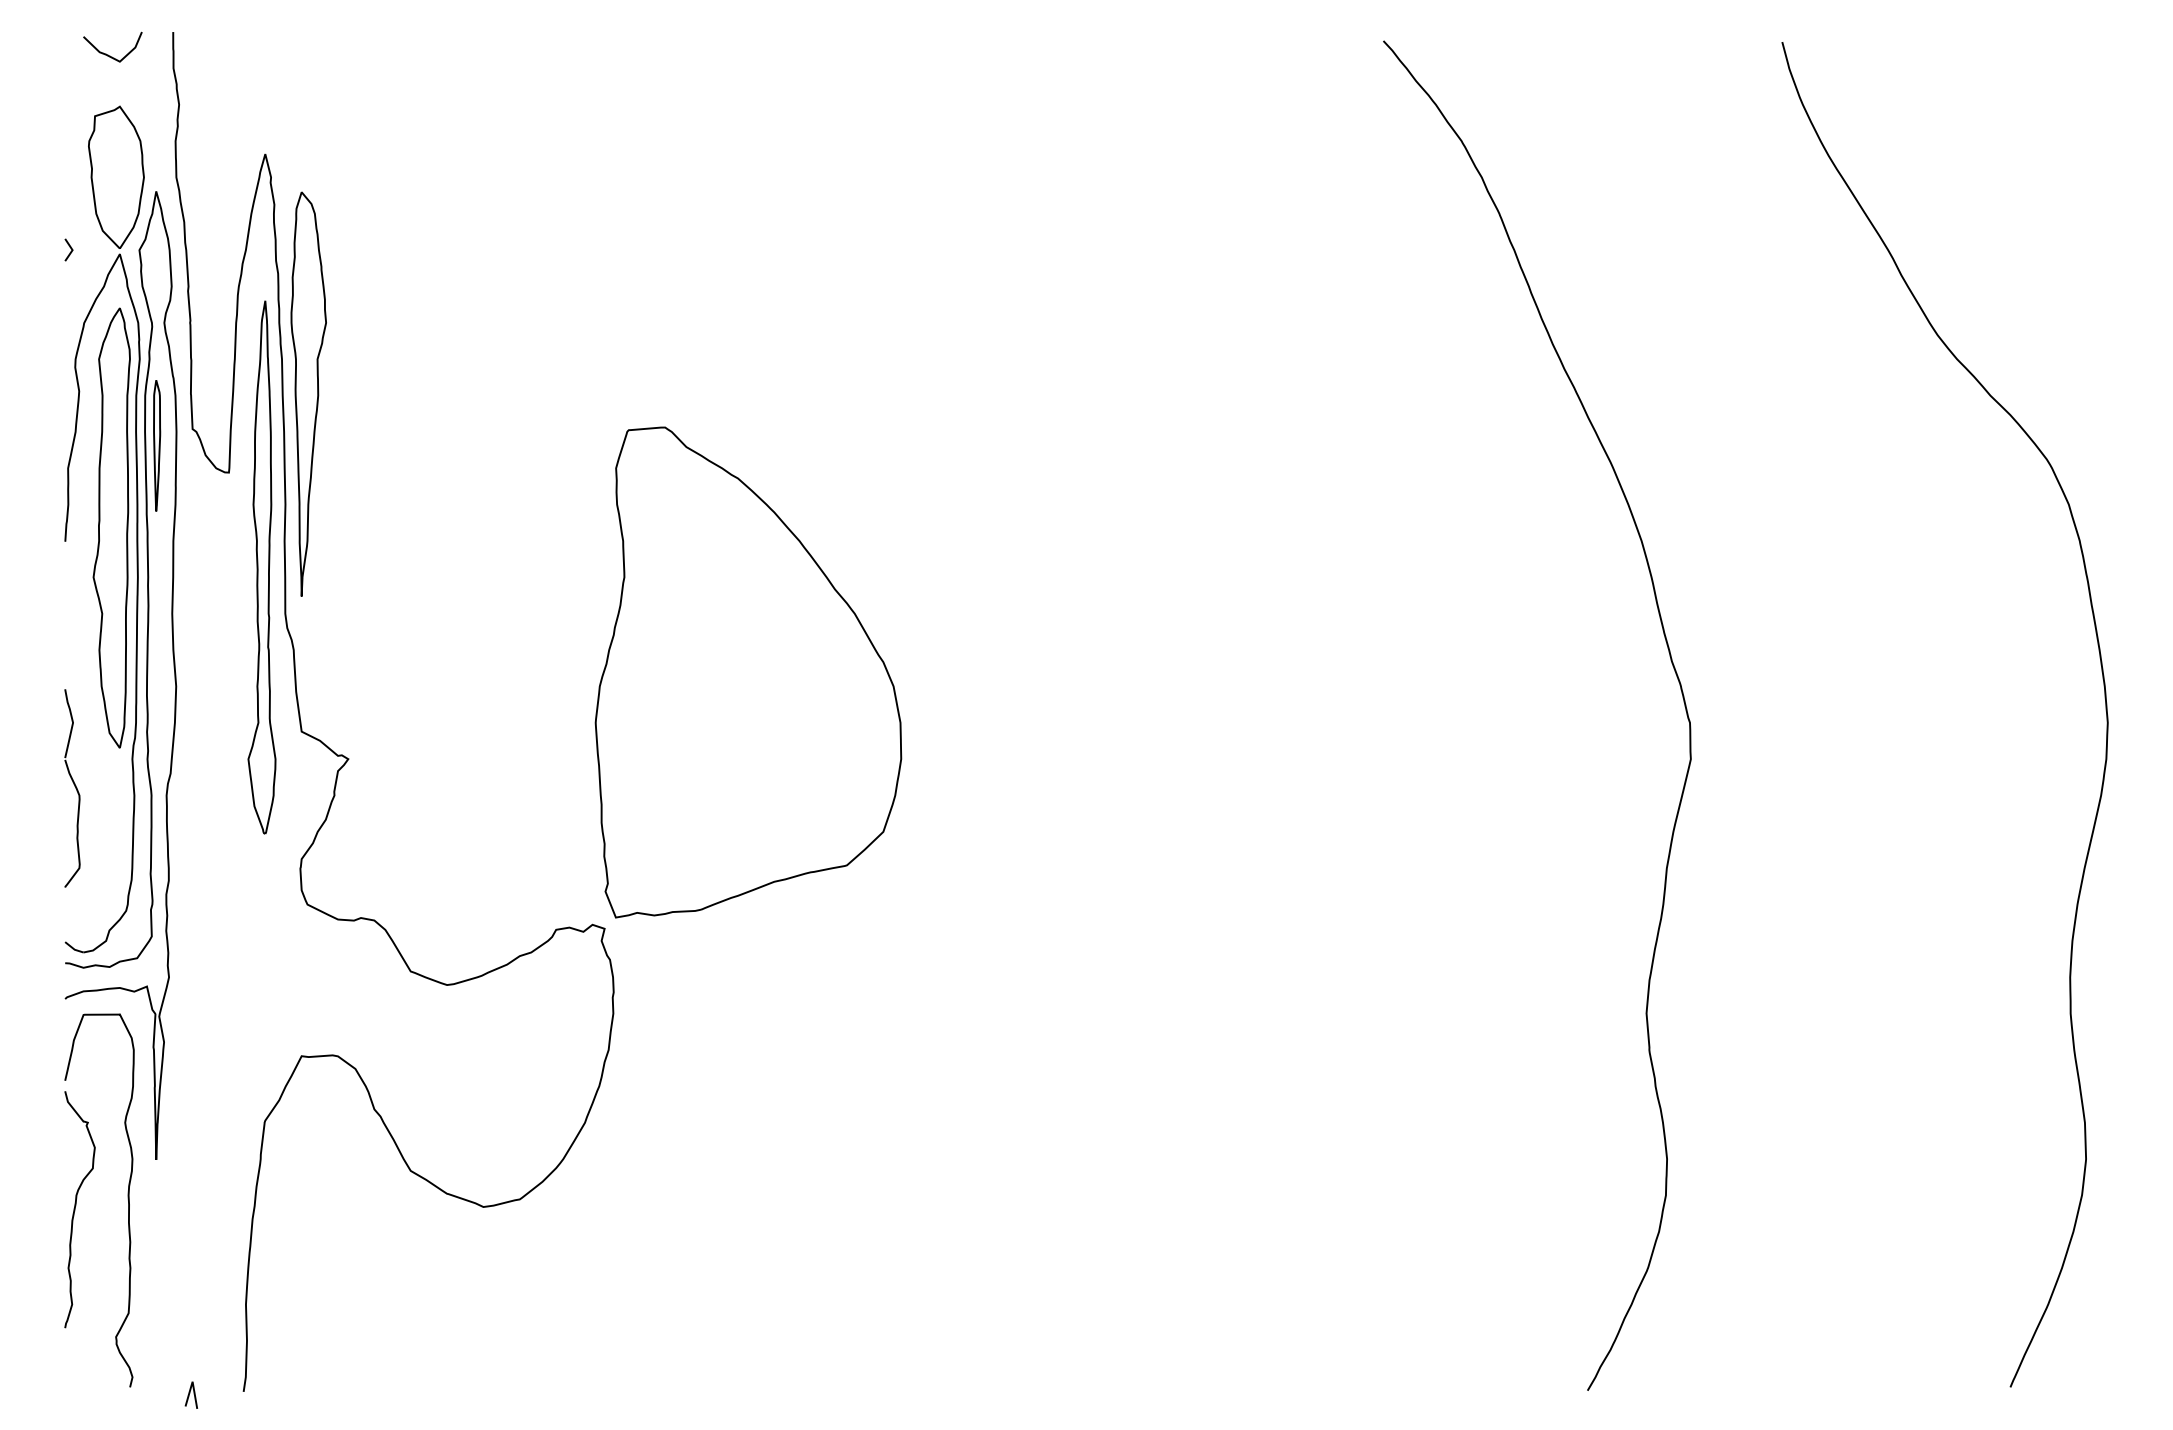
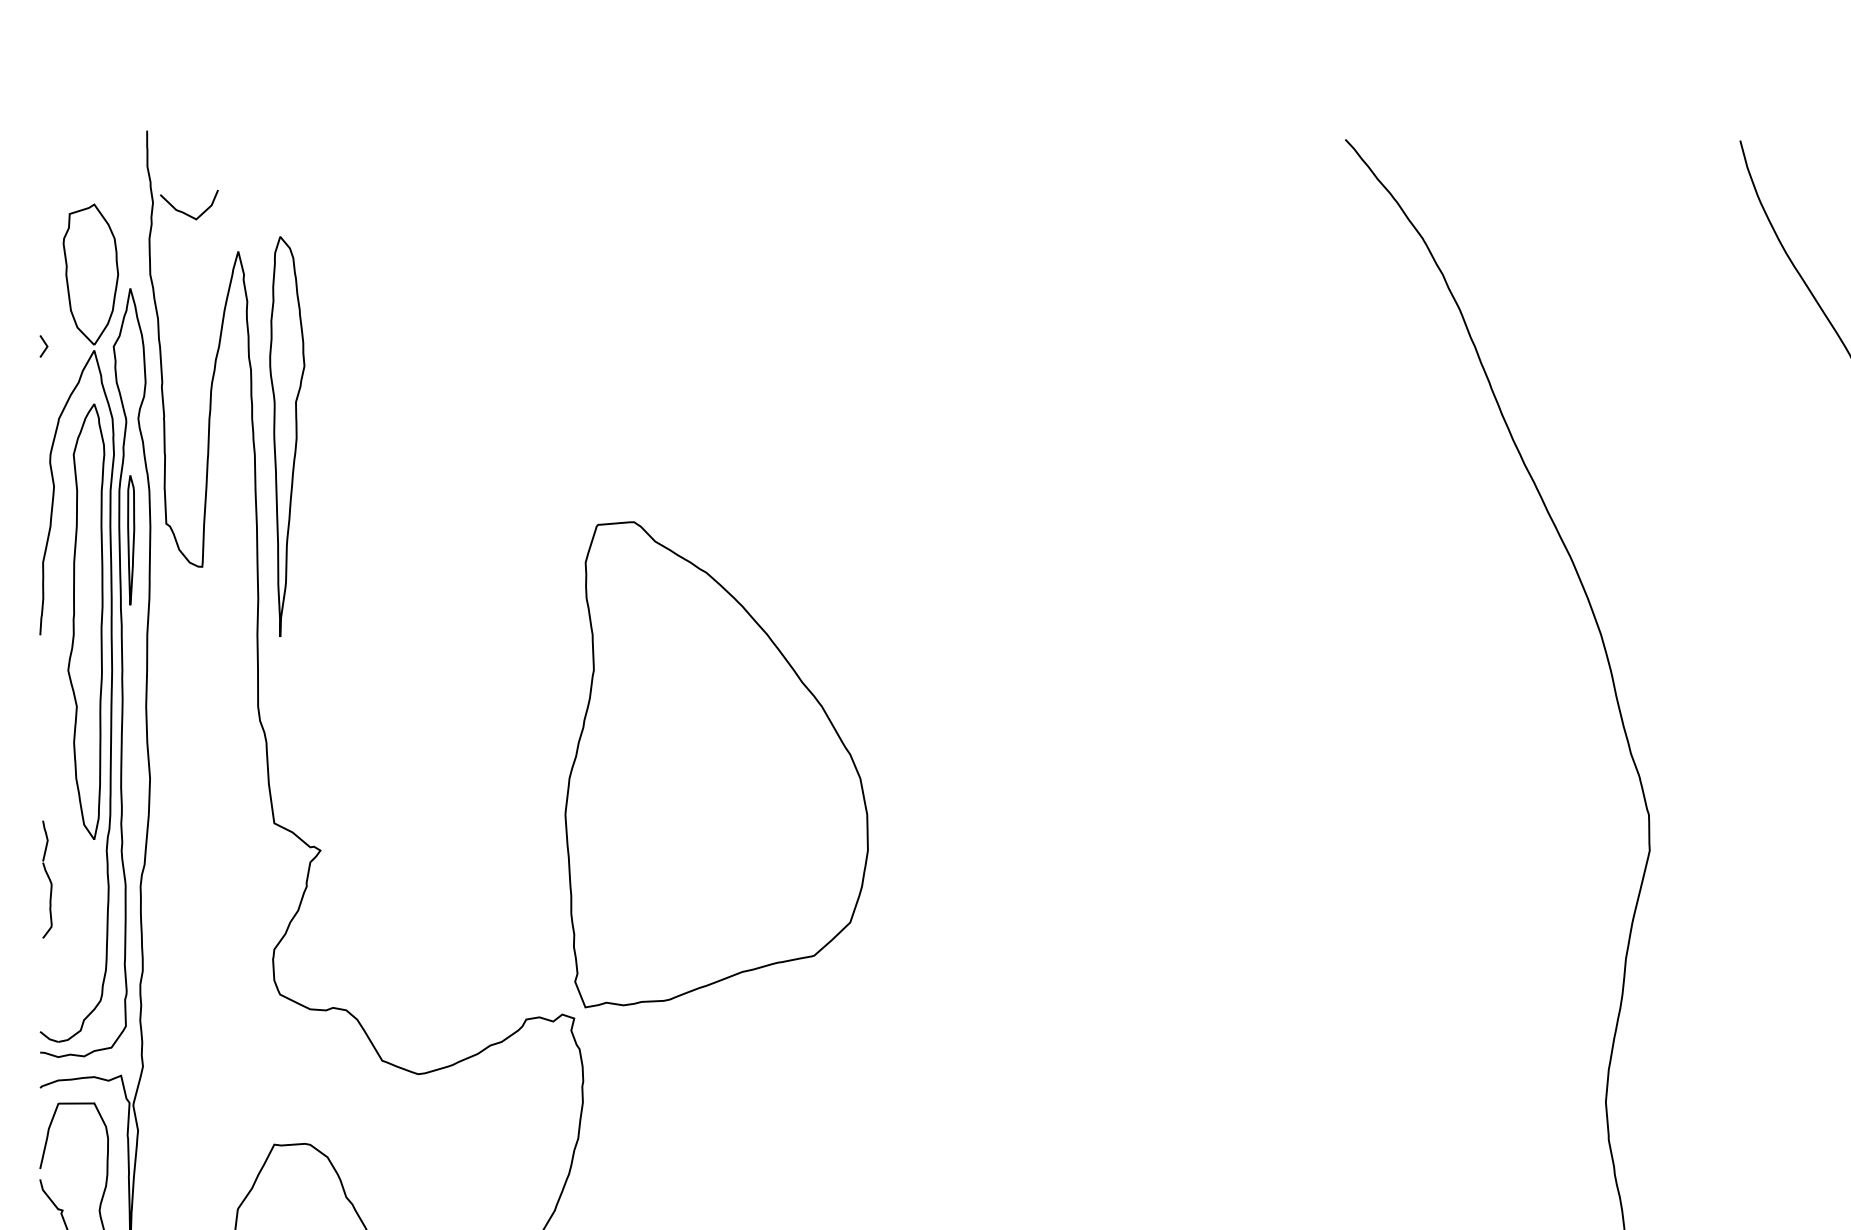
curve: (108, 54) -> (185, 212), moved
part: (308, 393) -> (287, 436), moved
part: (261, 567) -> (234, 660), removed
part: (72, 788) -> (47, 879), size x0.6

